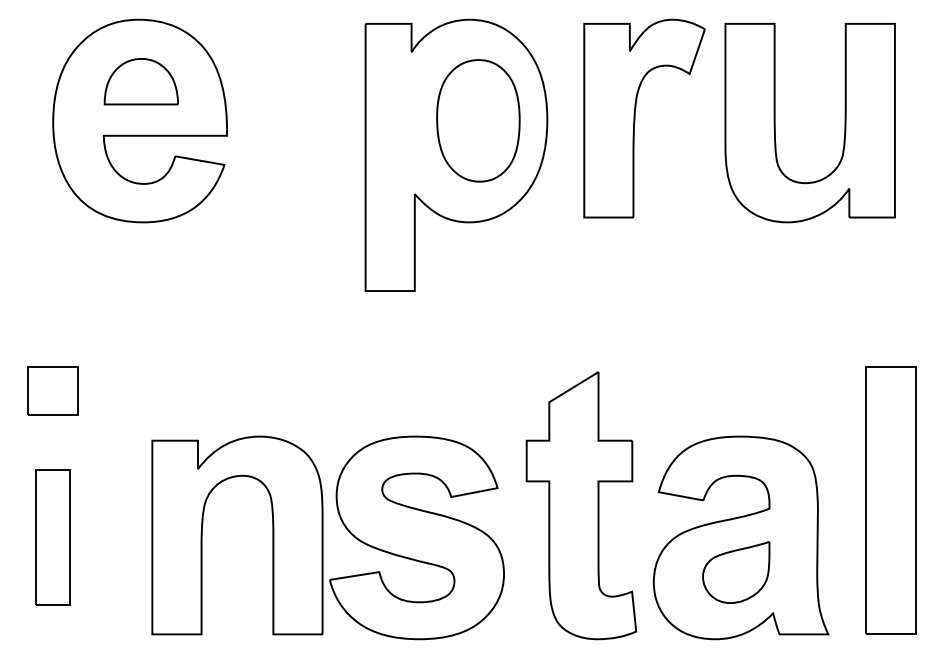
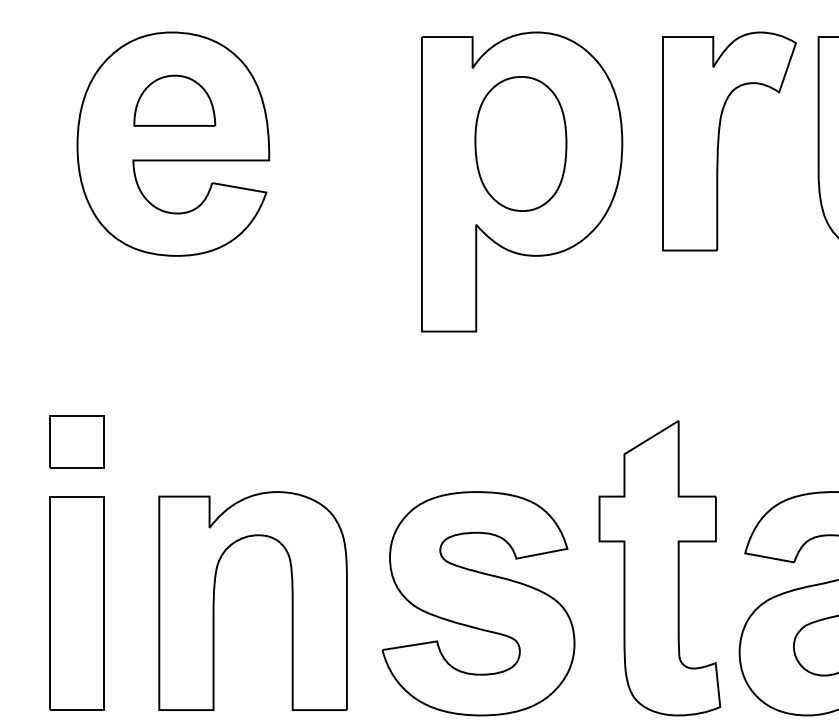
part: (478, 120) -> (521, 143), moved
part: (202, 535) -> (214, 601), moved
part: (52, 537) -> (76, 603), size x1.43

